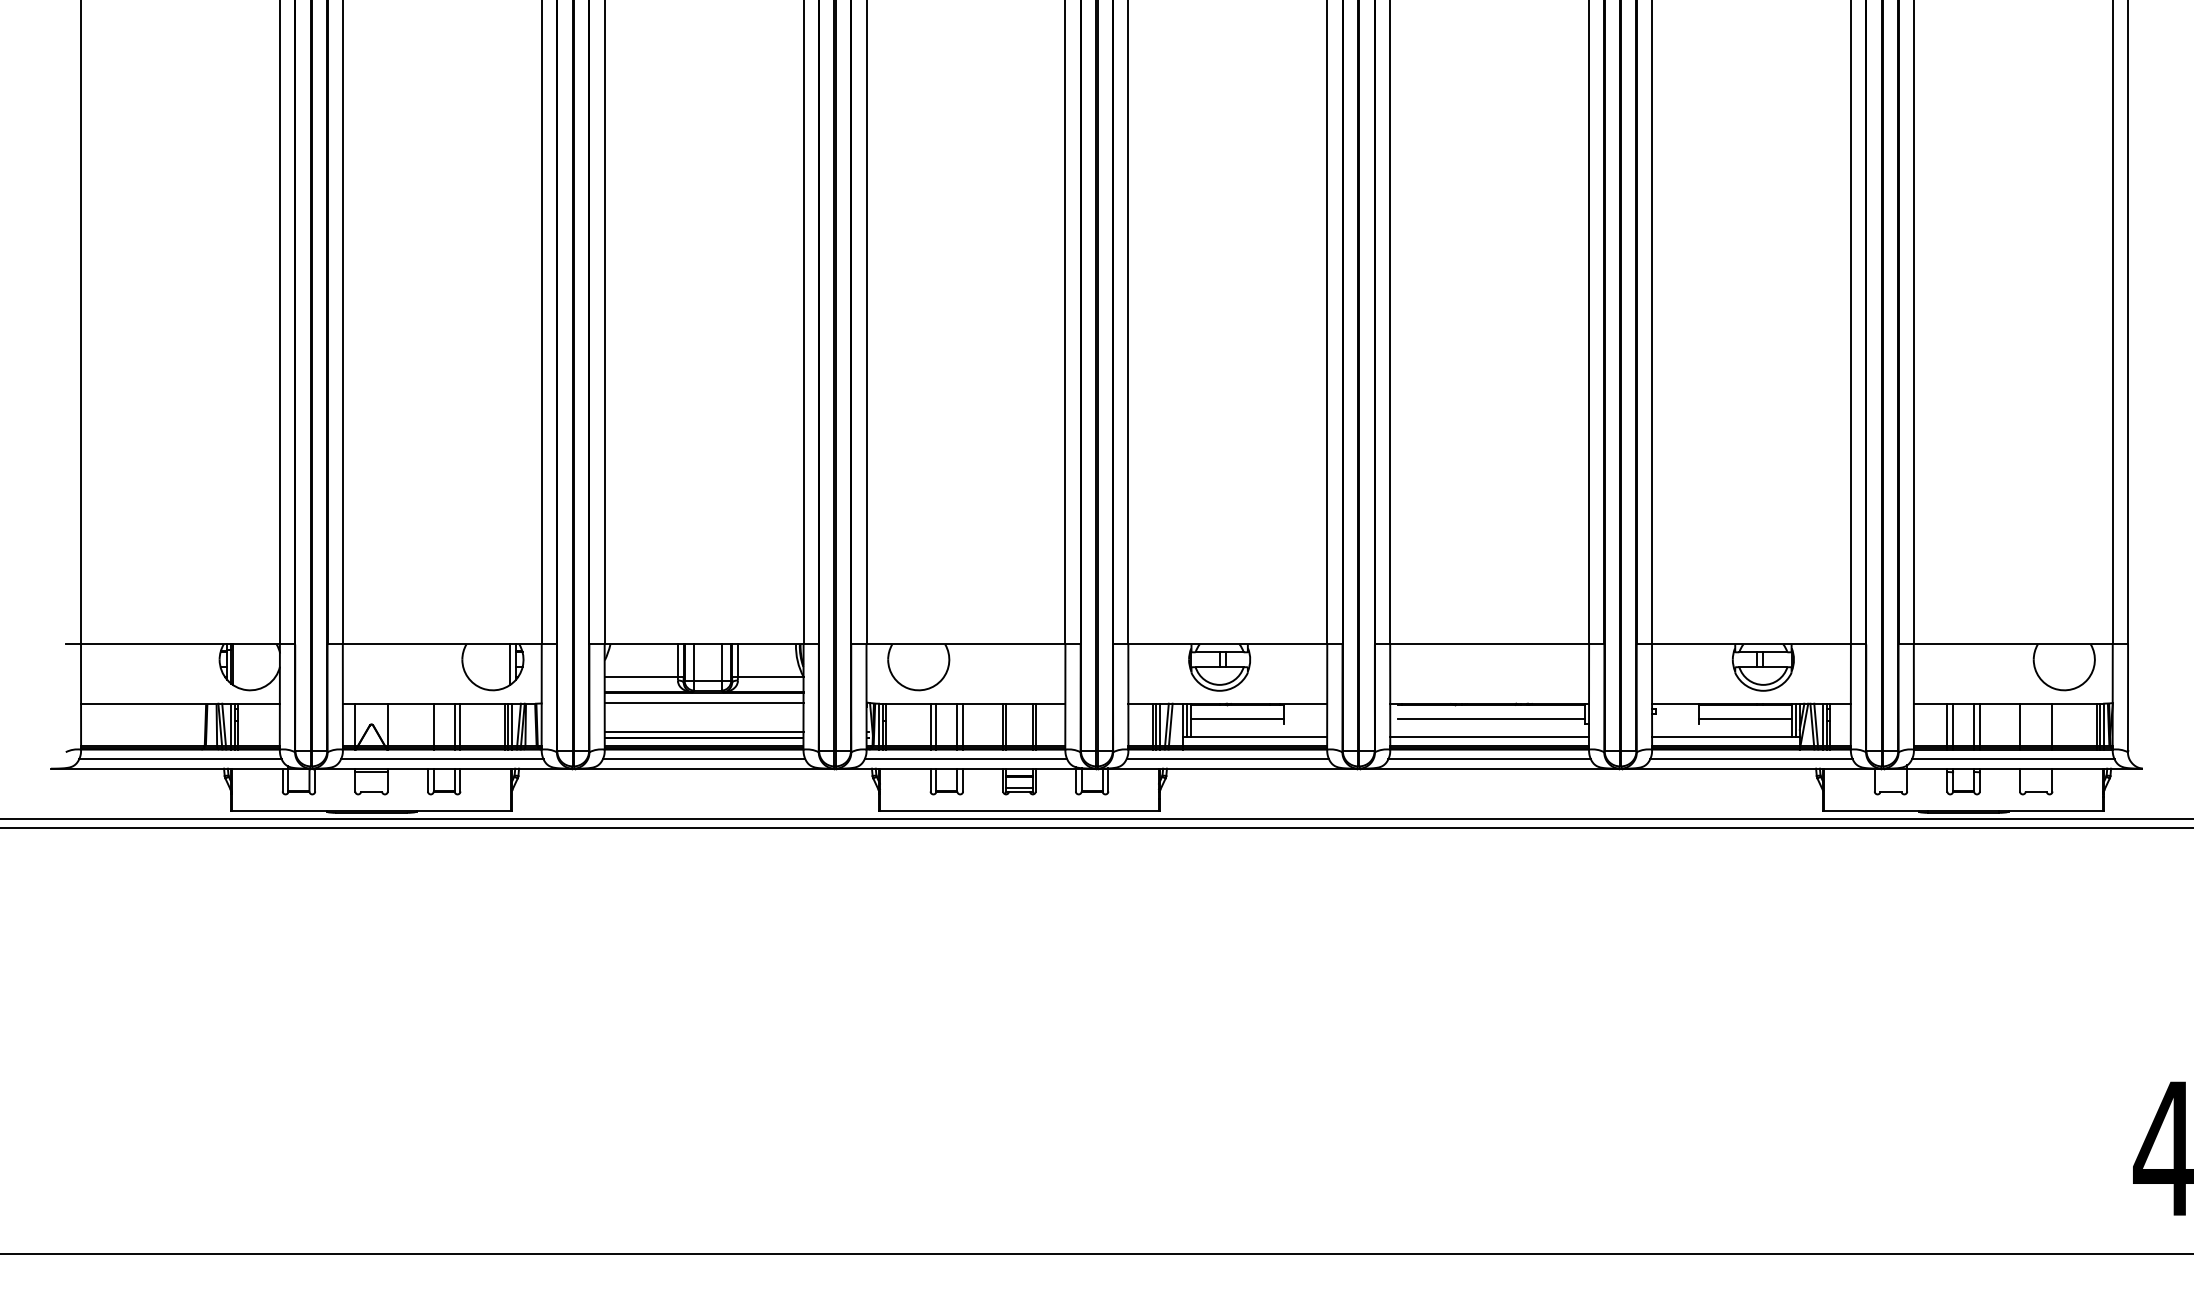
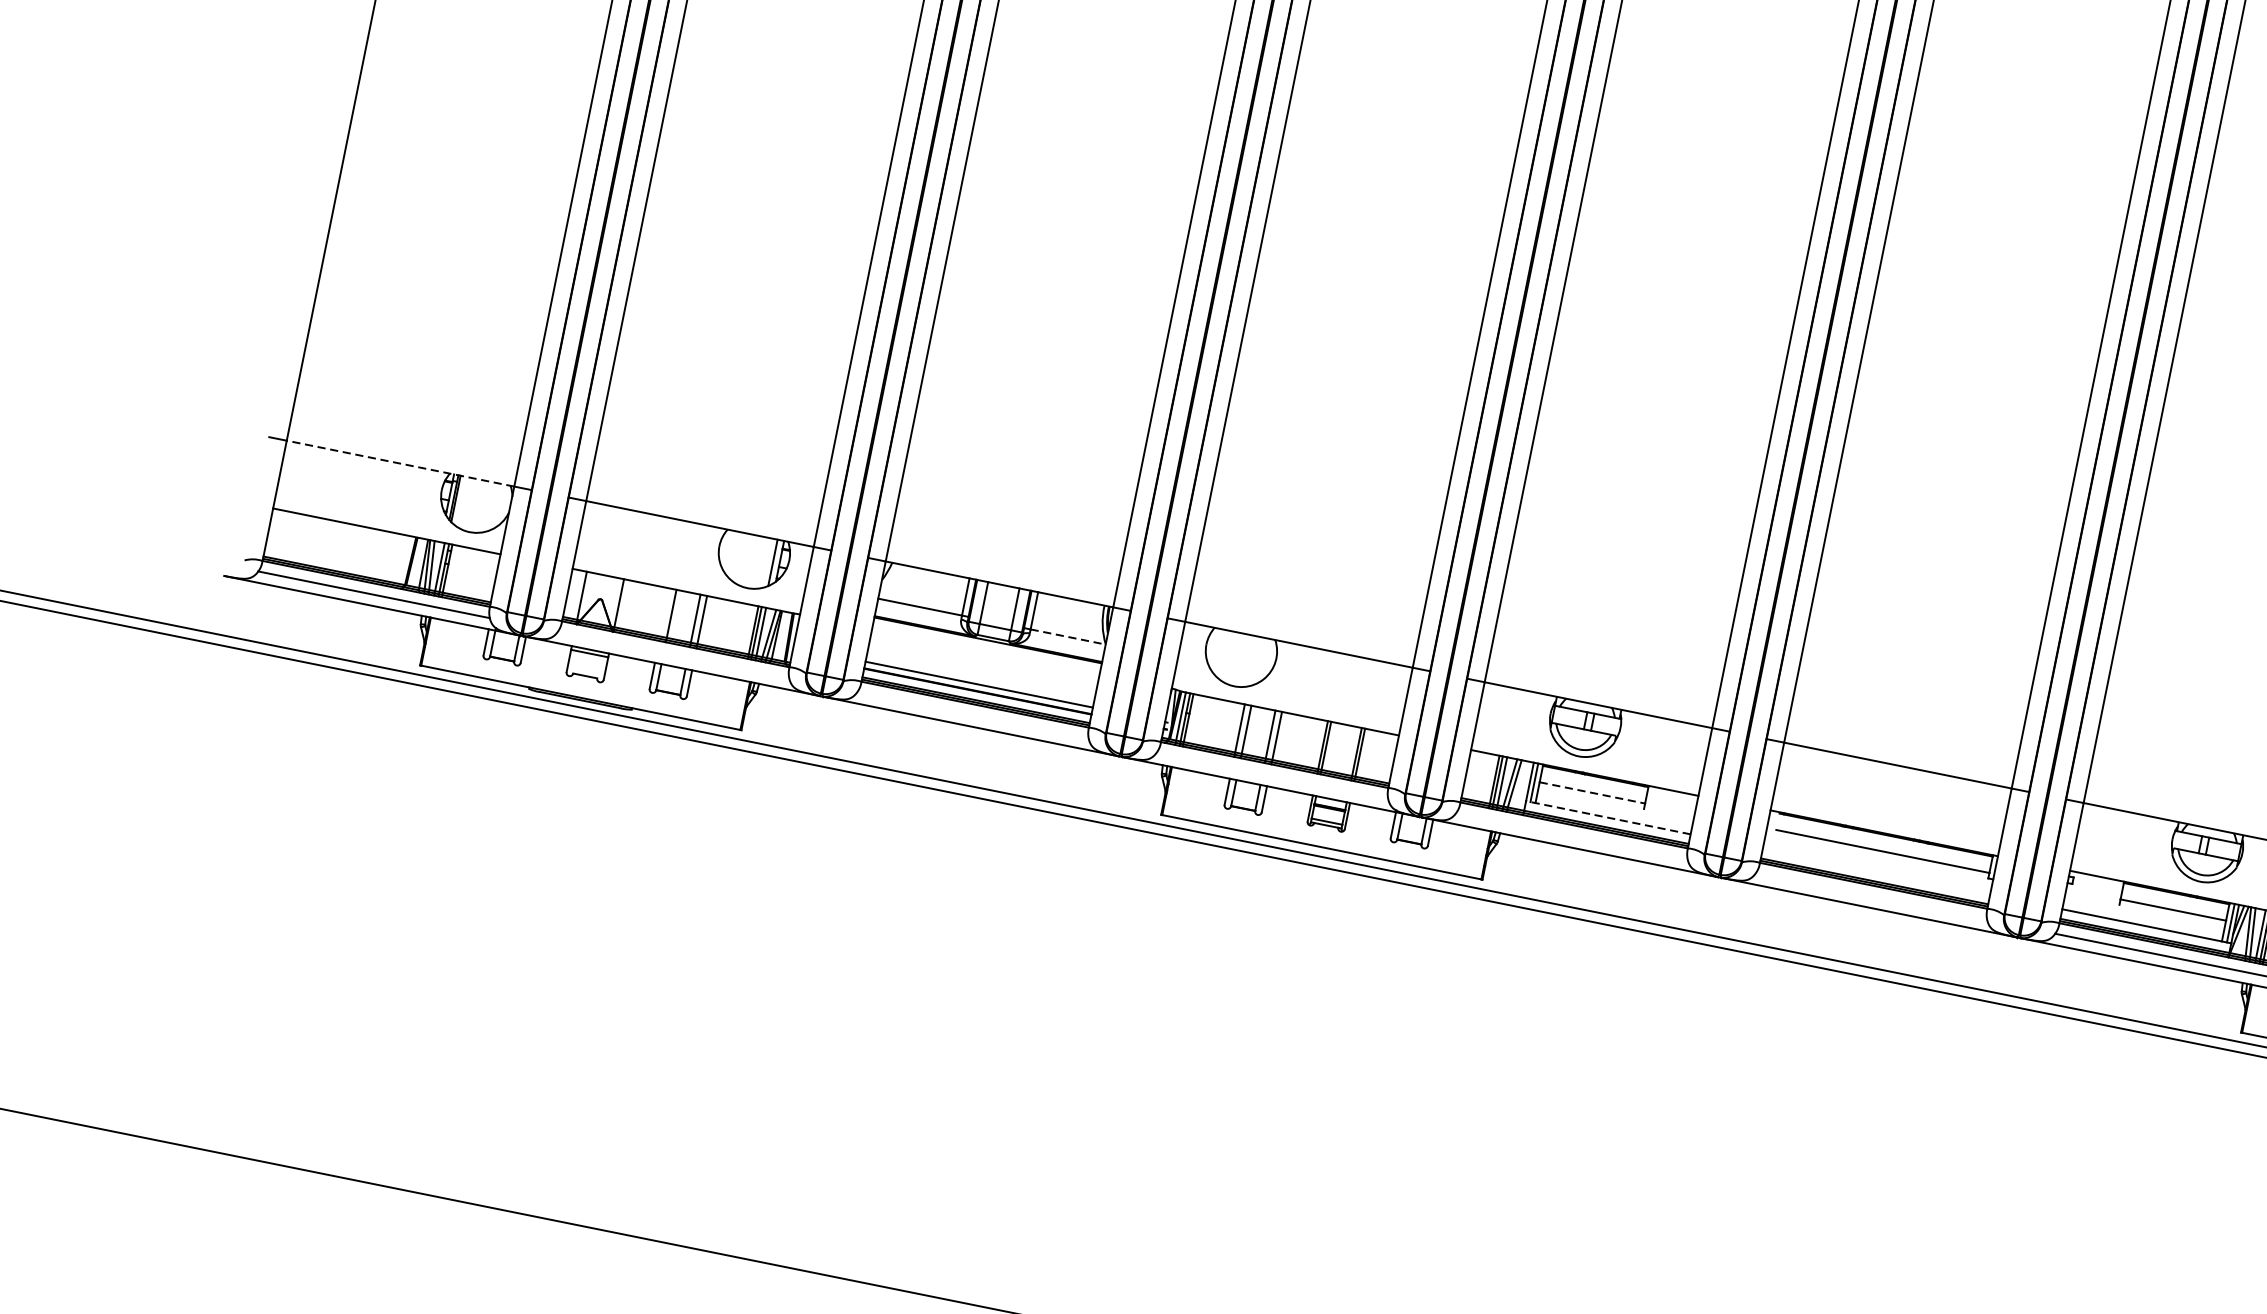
line: (179, 644) -> (399, 463), solid -> dashed
line: (770, 677) -> (1067, 637), solid -> dashed
line: (703, 702) -> (985, 650), removed
line: (1238, 719) -> (1593, 793), solid -> dashed
line: (1255, 737) -> (1608, 817), solid -> dashed
line: (1489, 737) -> (1876, 871), removed
line: (442, 759) -> (673, 655), removed
line: (703, 759) -> (972, 715), removed
line: (965, 759) -> (1271, 776), removed
line: (1227, 759) -> (1571, 836), removed
line: (1489, 759) -> (1871, 897), removed

